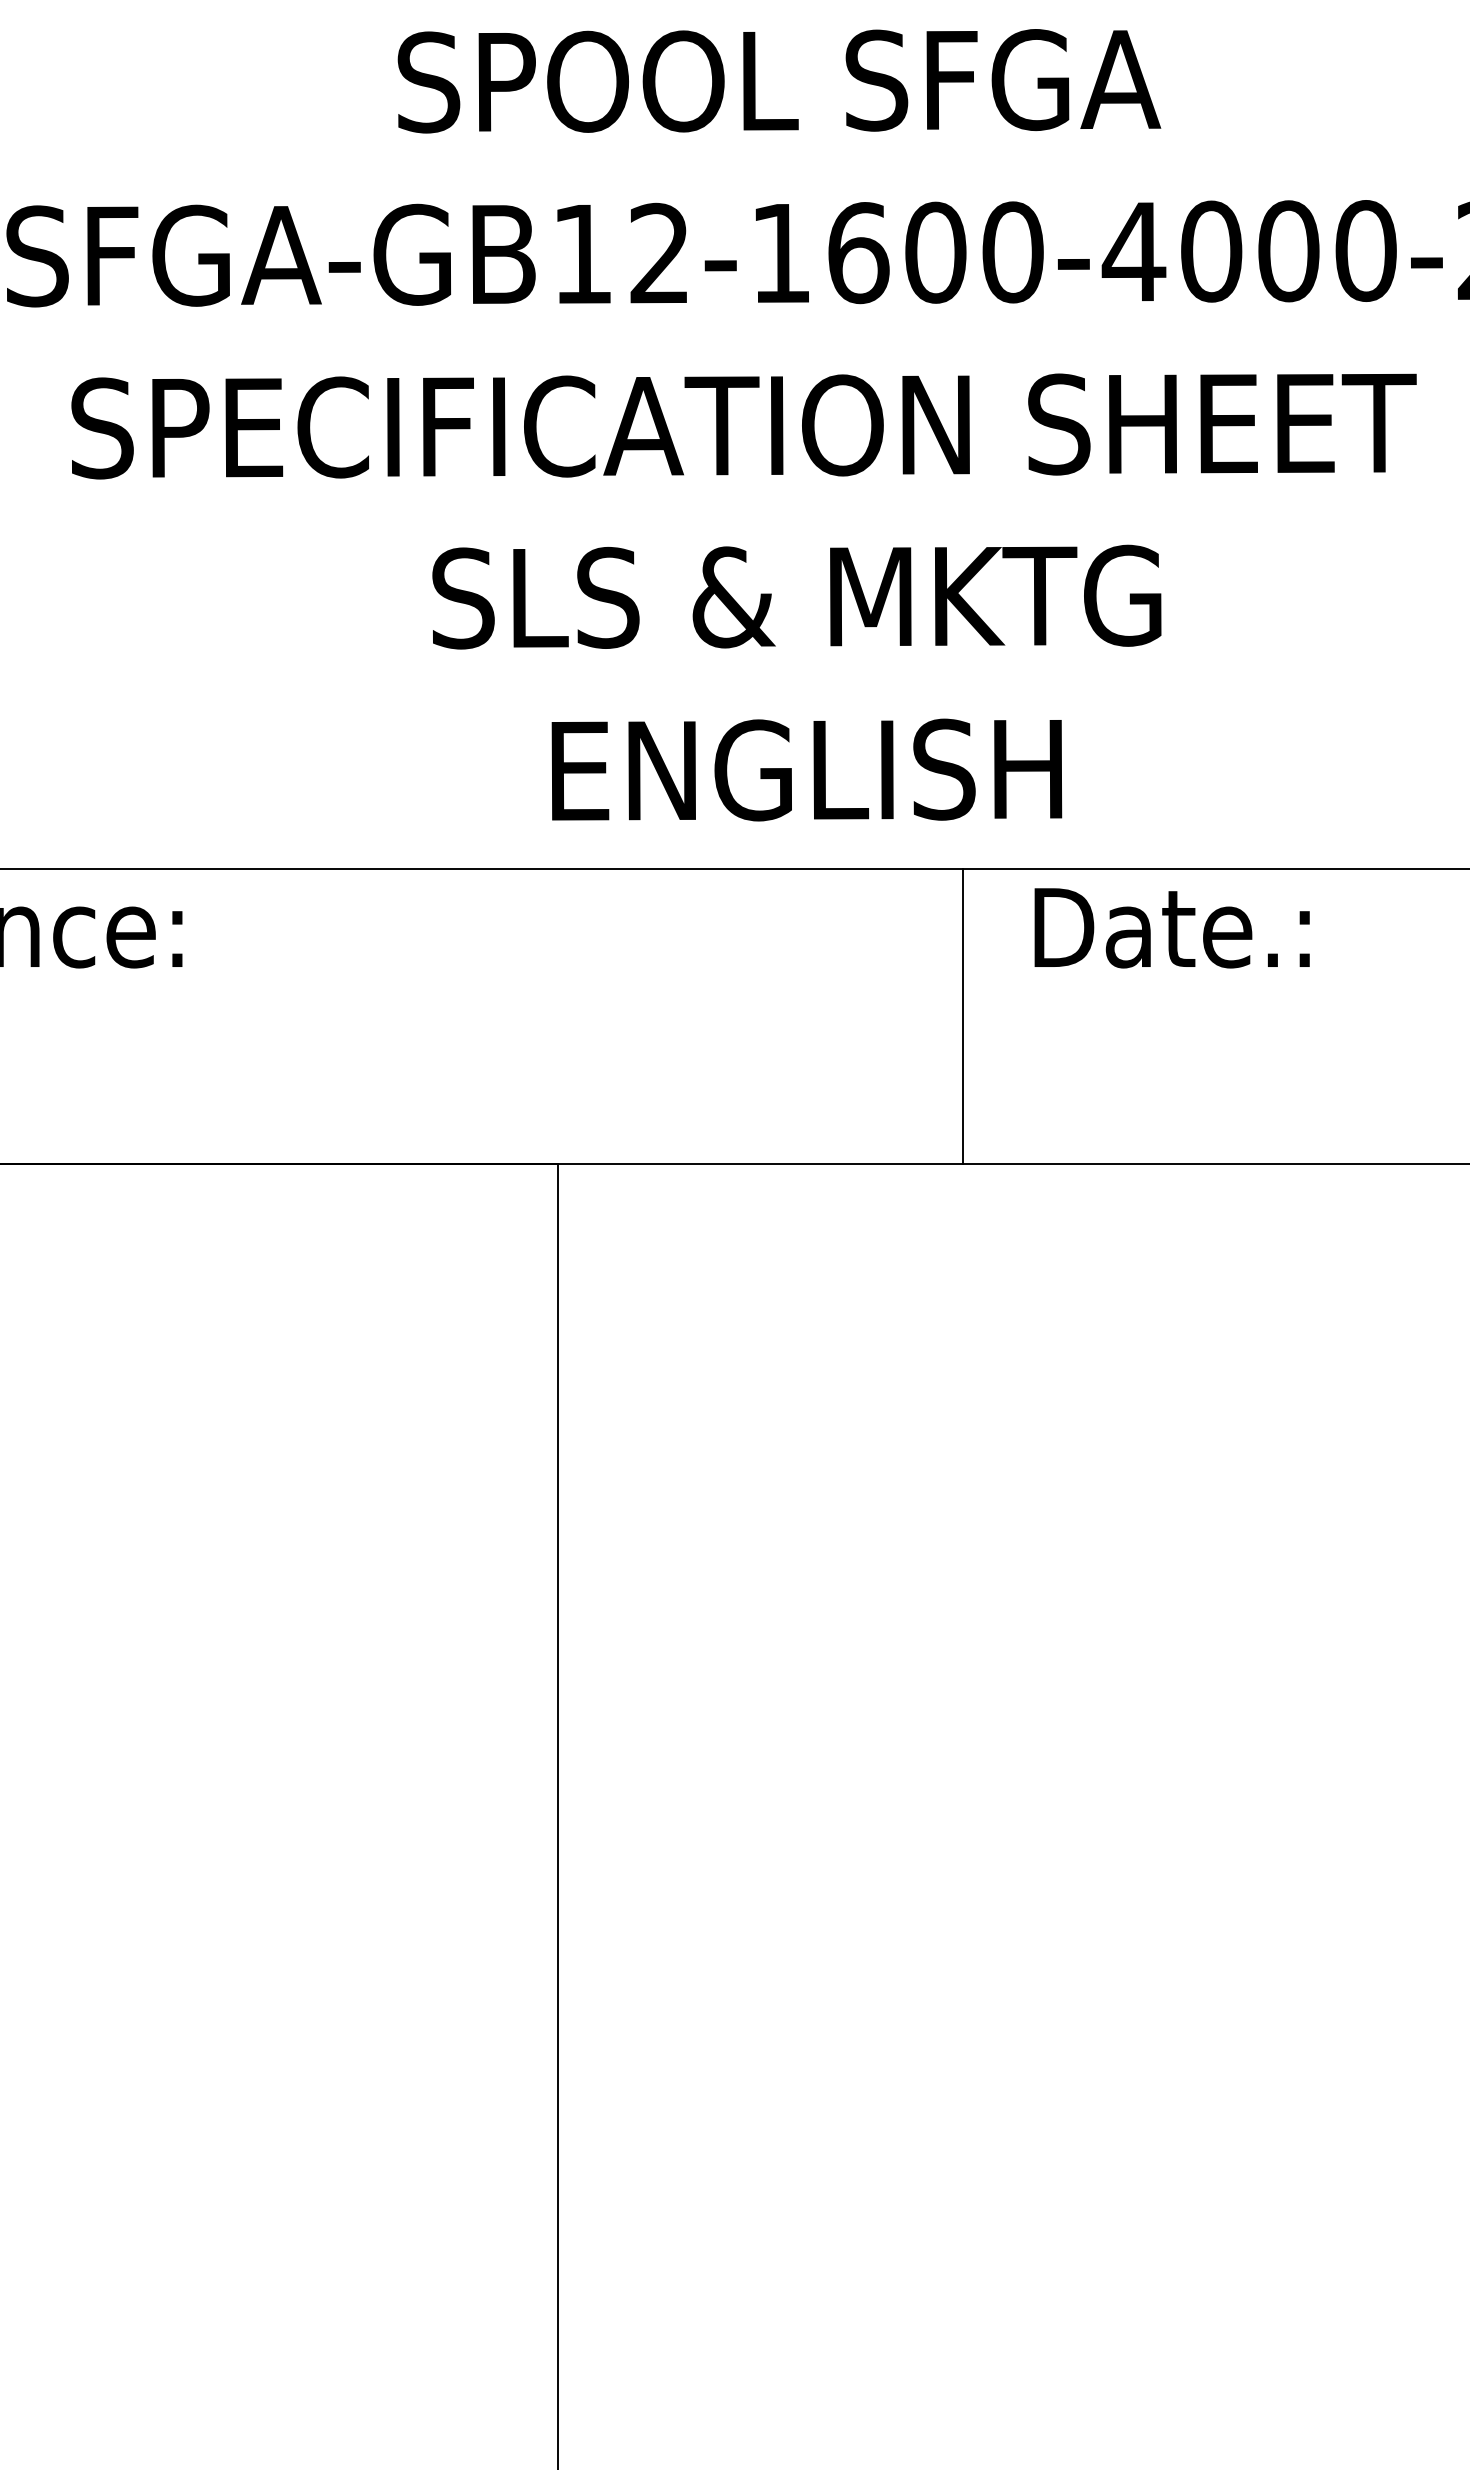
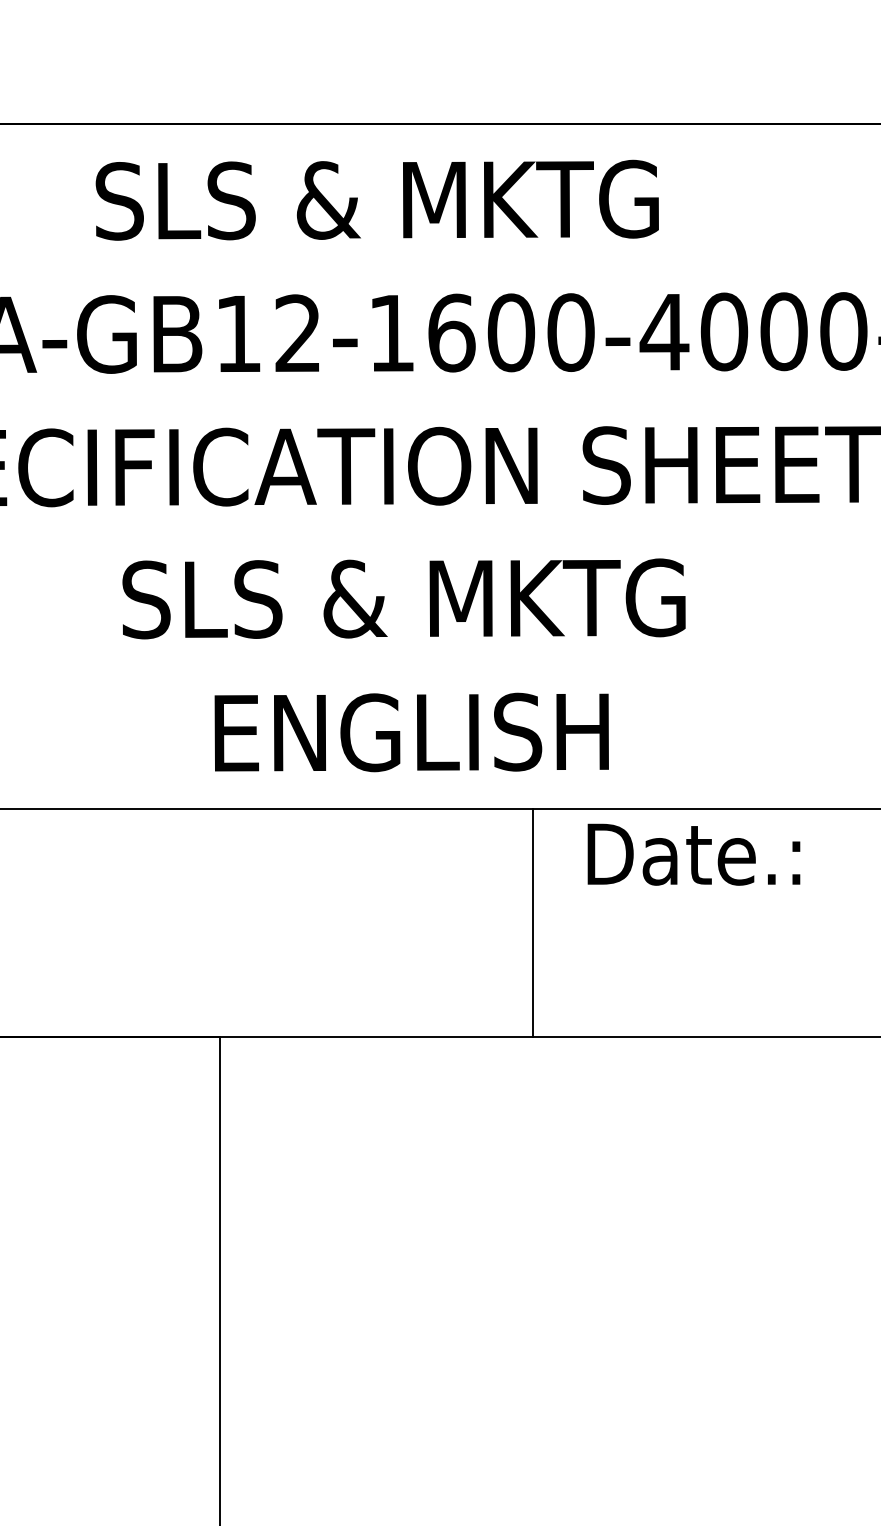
text: (825, 80) -> (426, 199), SPOOL SFGA -> SLS & MKTG

